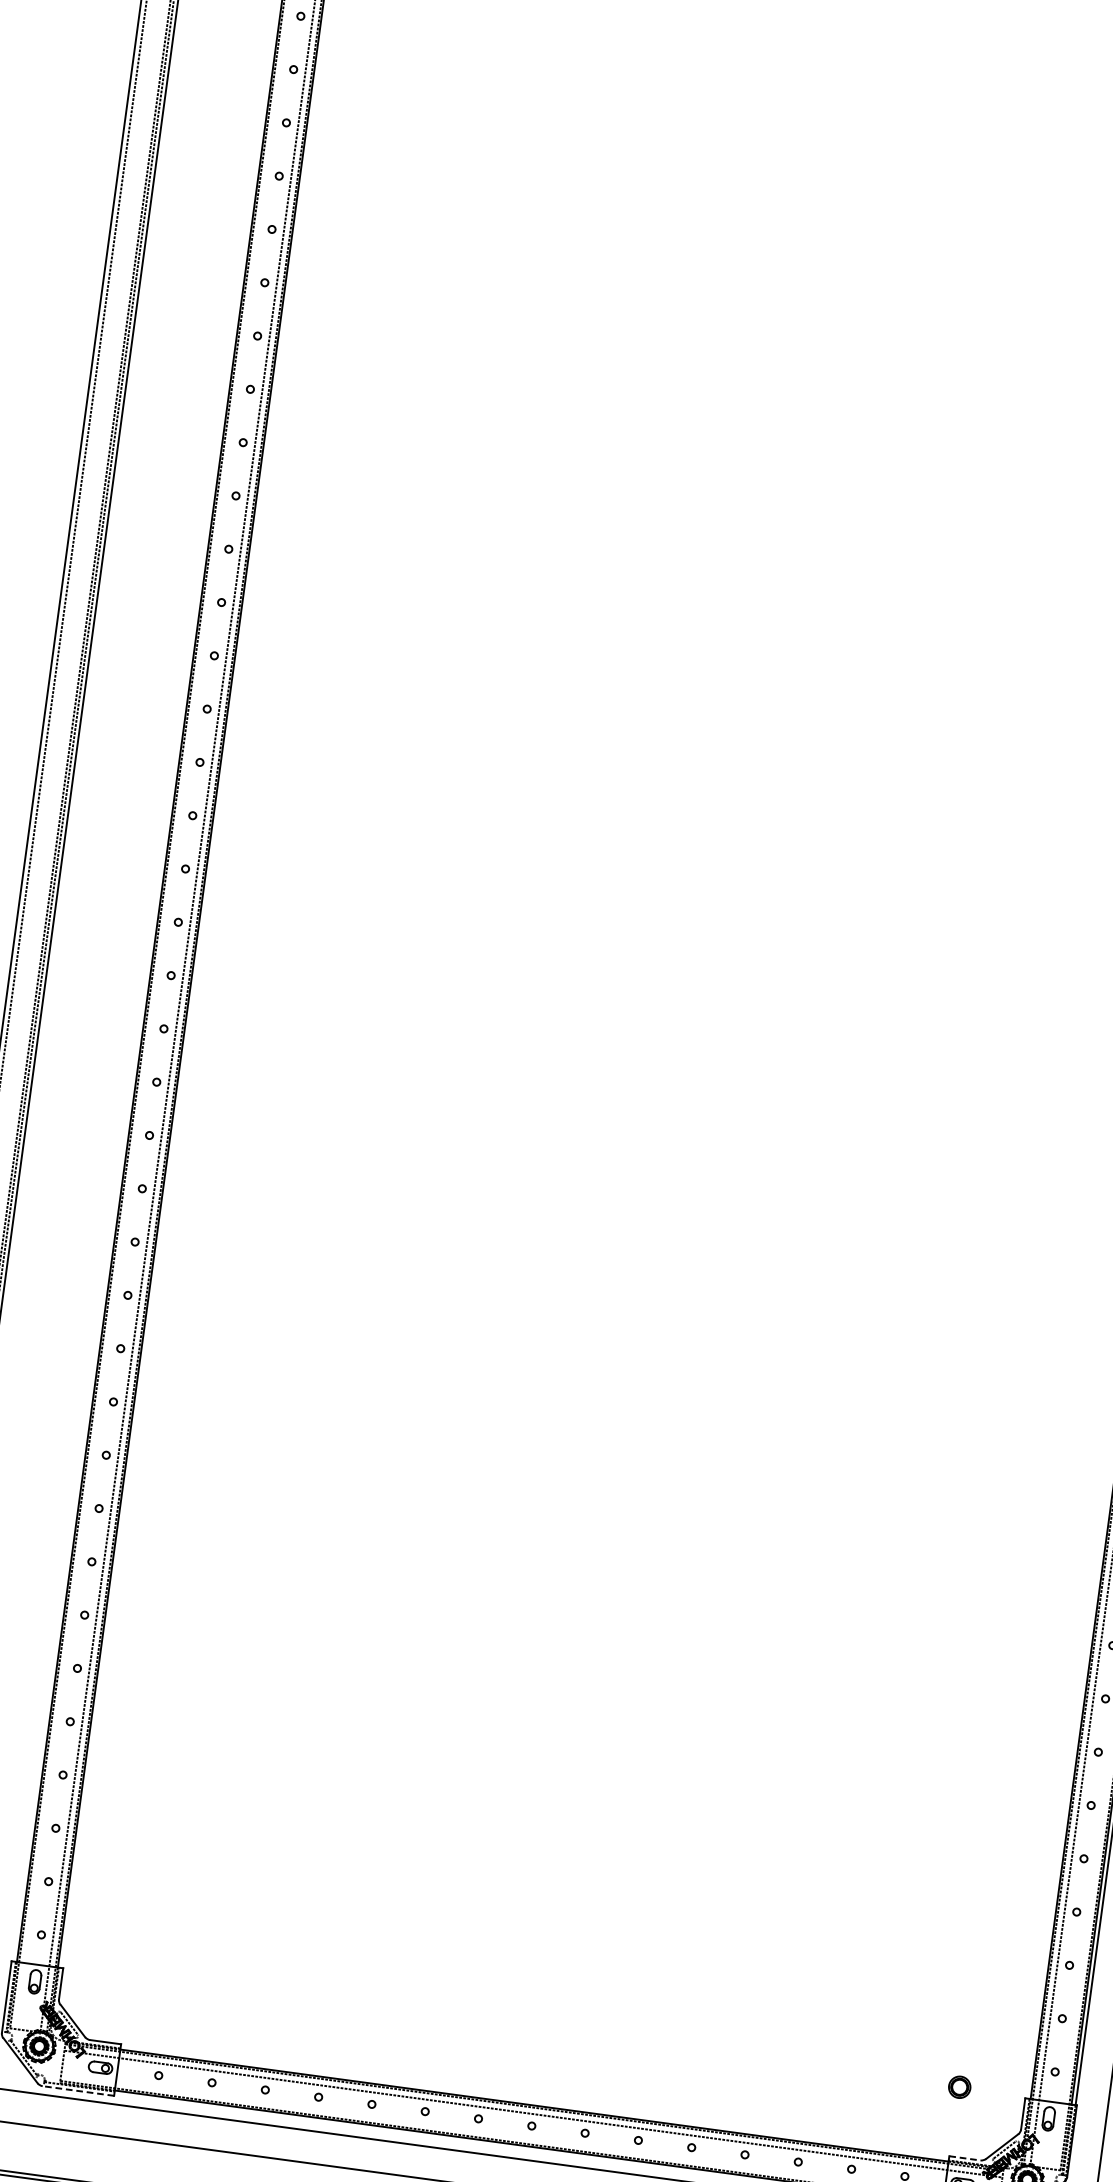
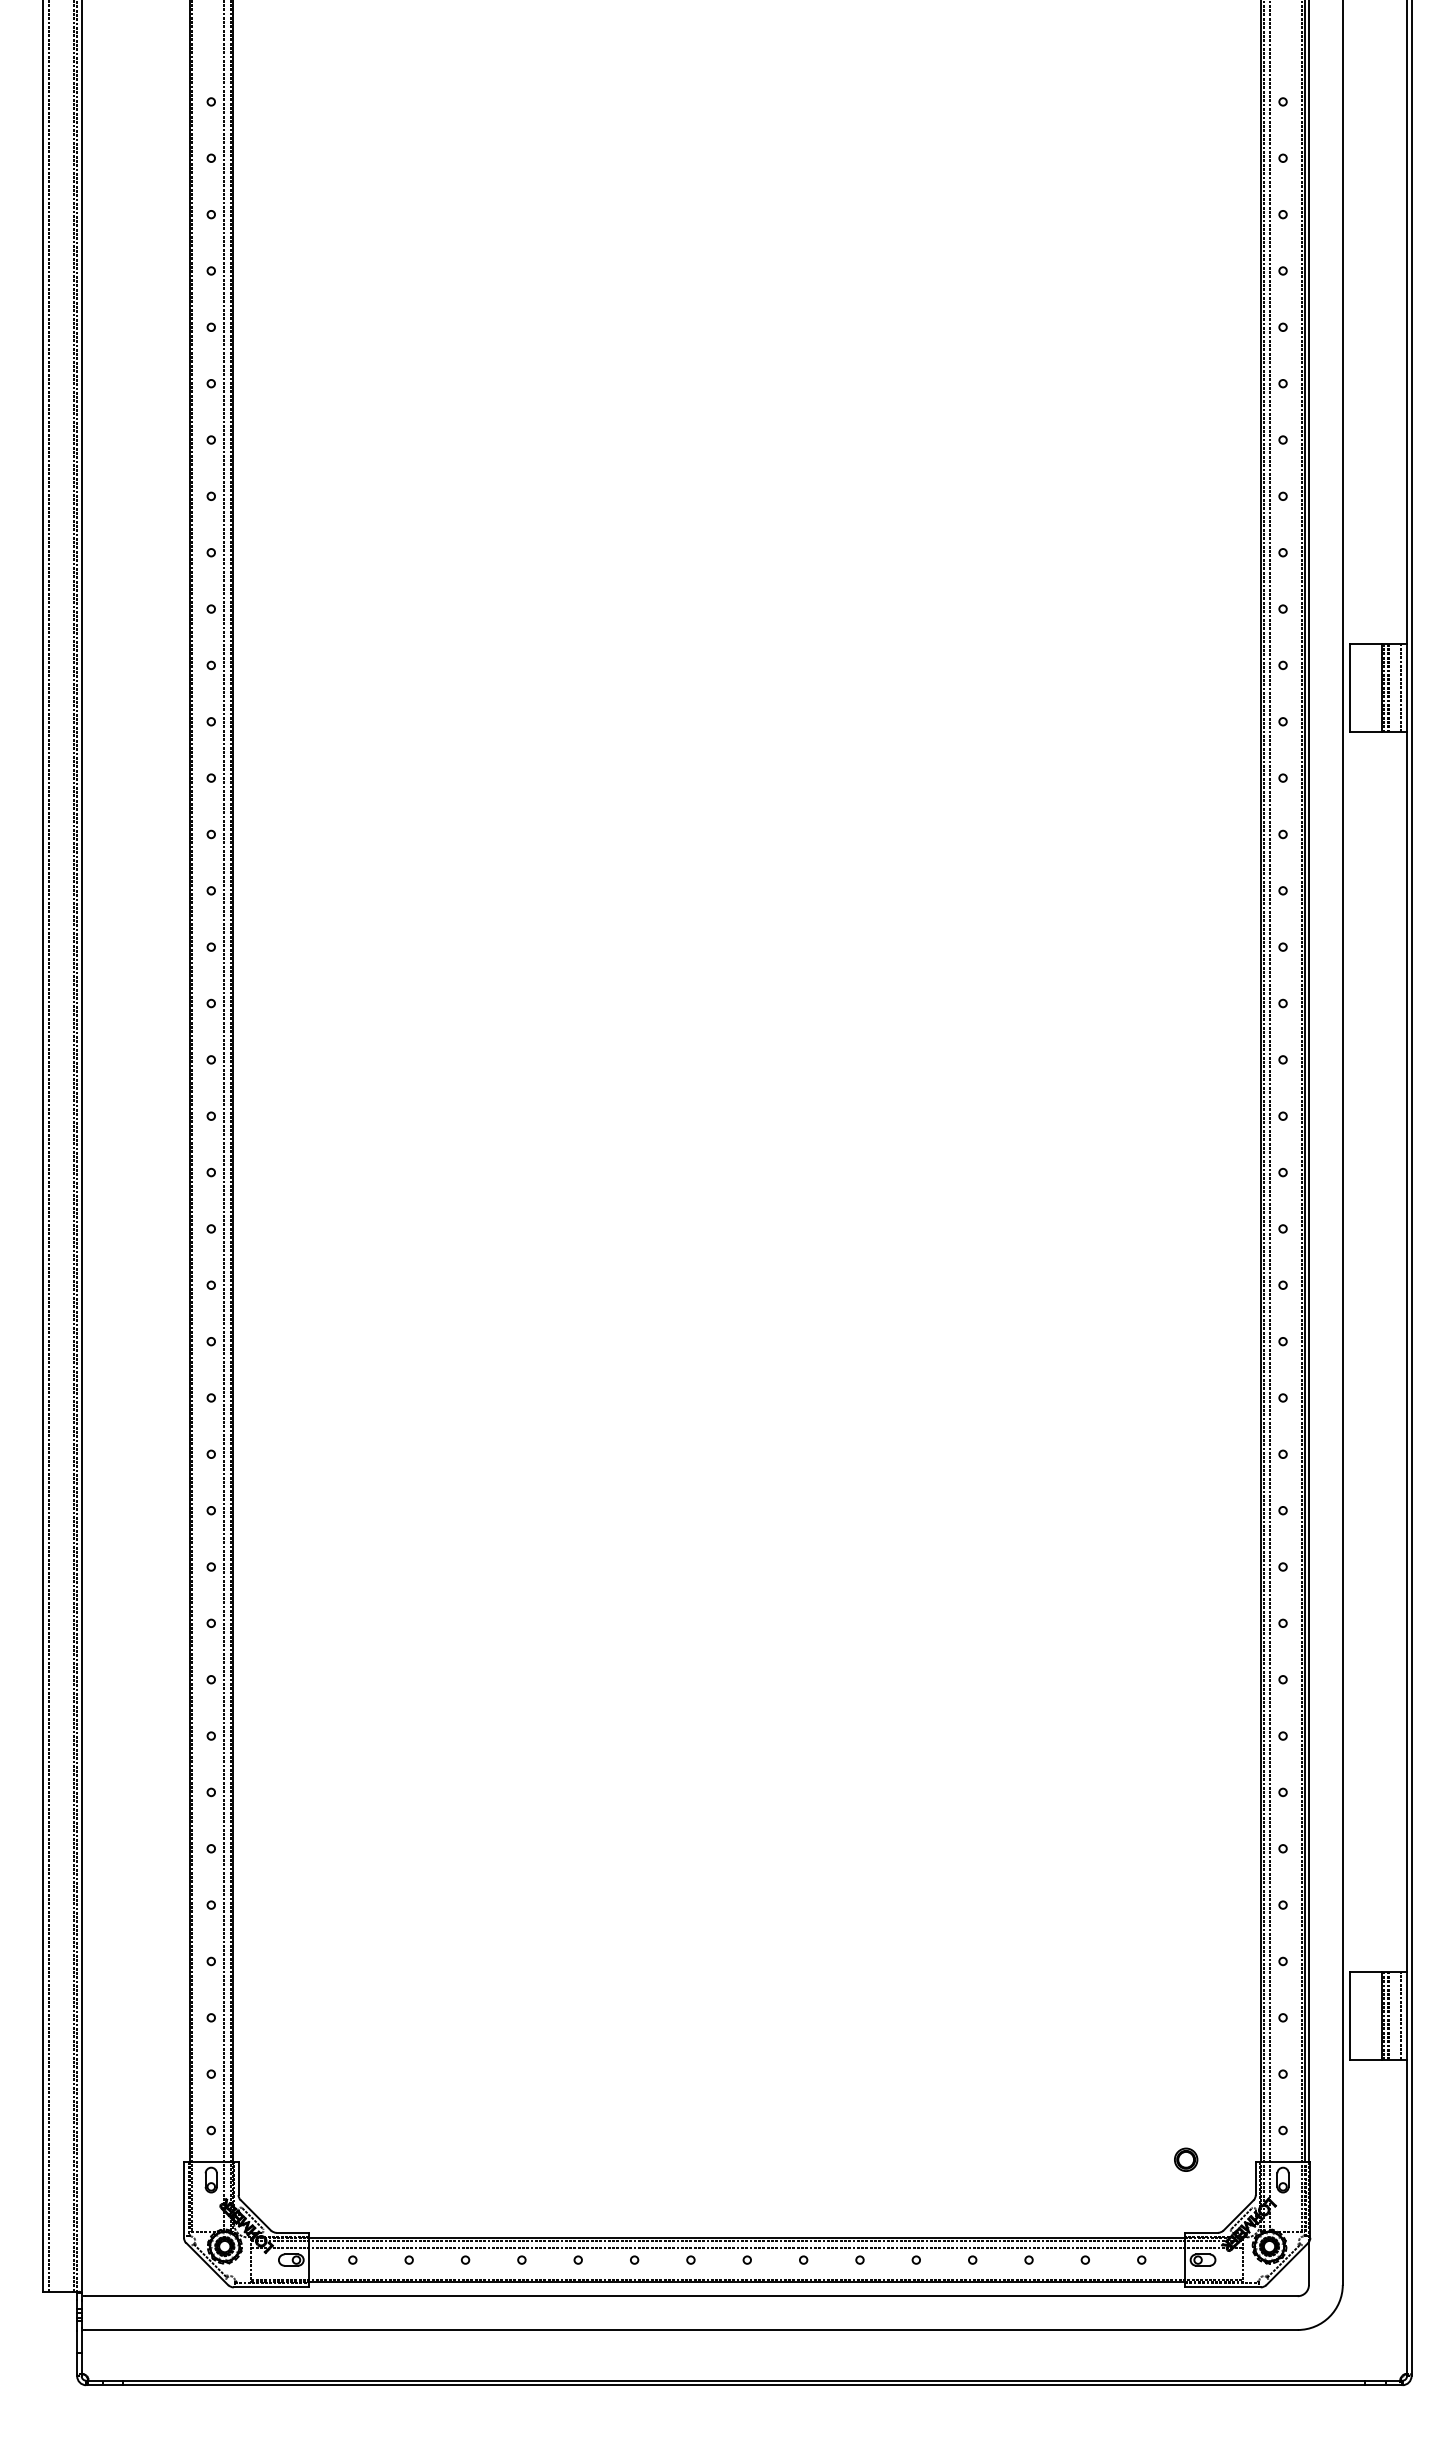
line: (78, 2091) -> (271, 2287), dashed -> solid
line: (964, 2158) -> (1201, 2232), dashed -> solid

